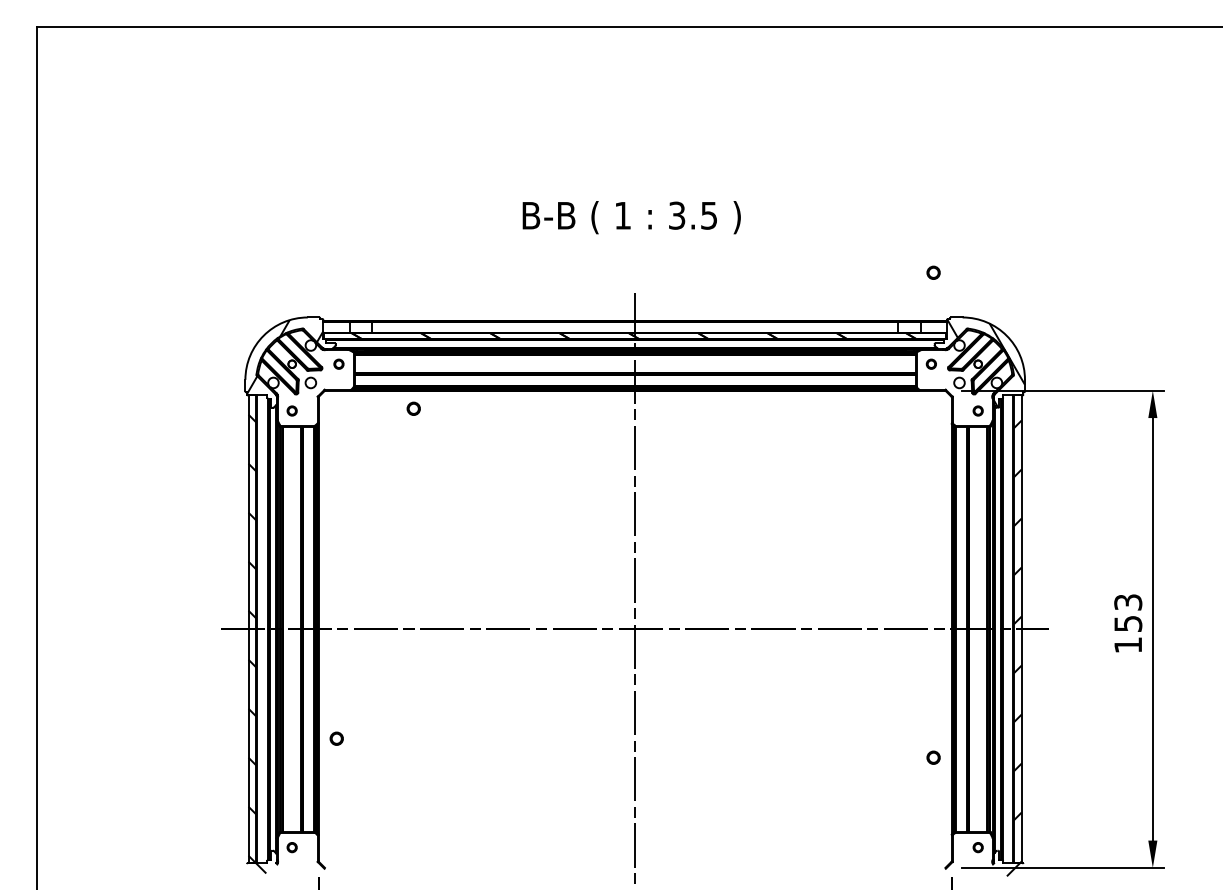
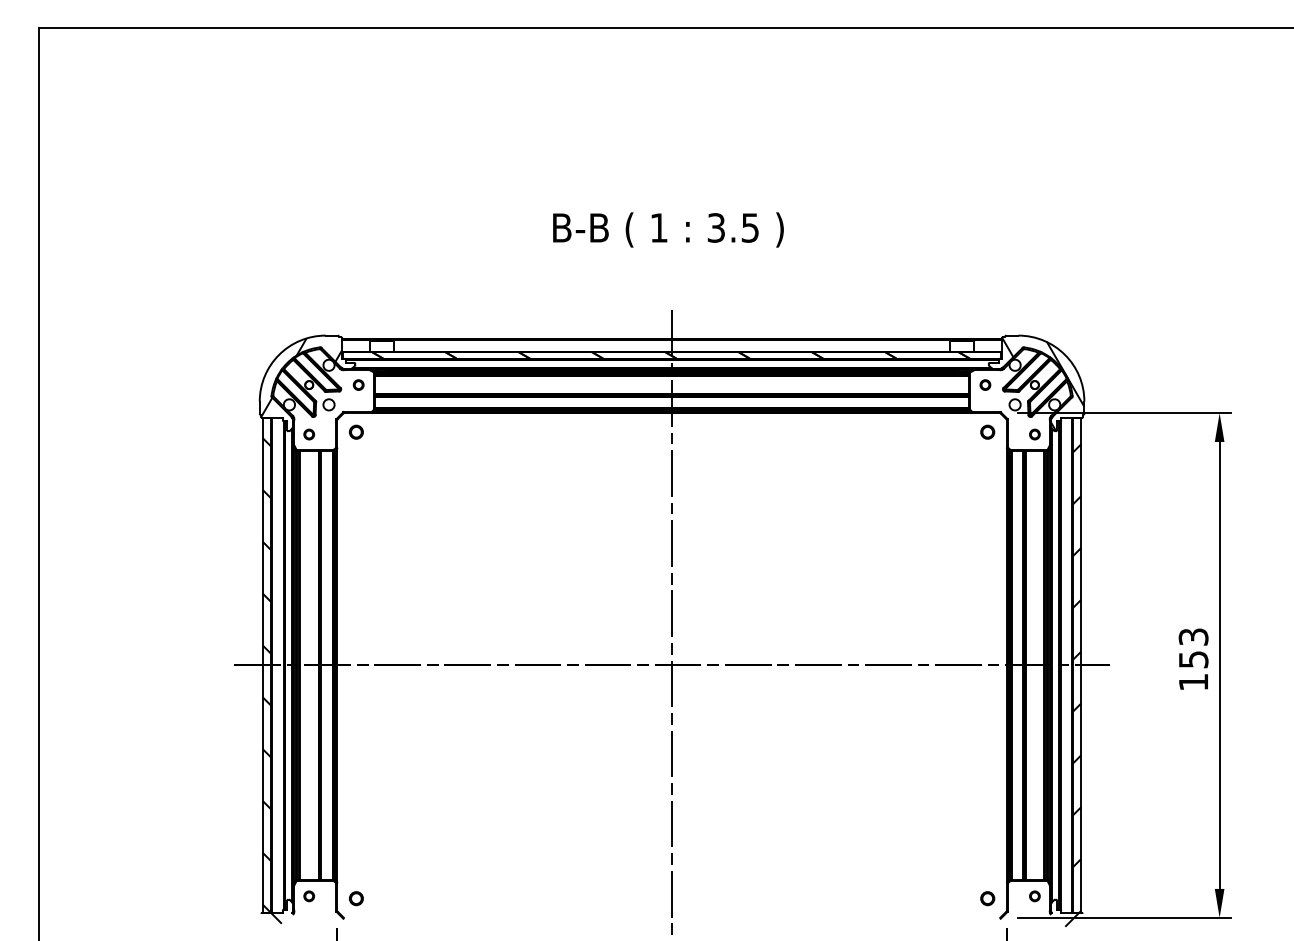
circle: (933, 272) -> (987, 431), moved
circle: (413, 408) -> (356, 431), moved
circle: (336, 738) -> (356, 898), moved
circle: (933, 757) -> (987, 898), moved

